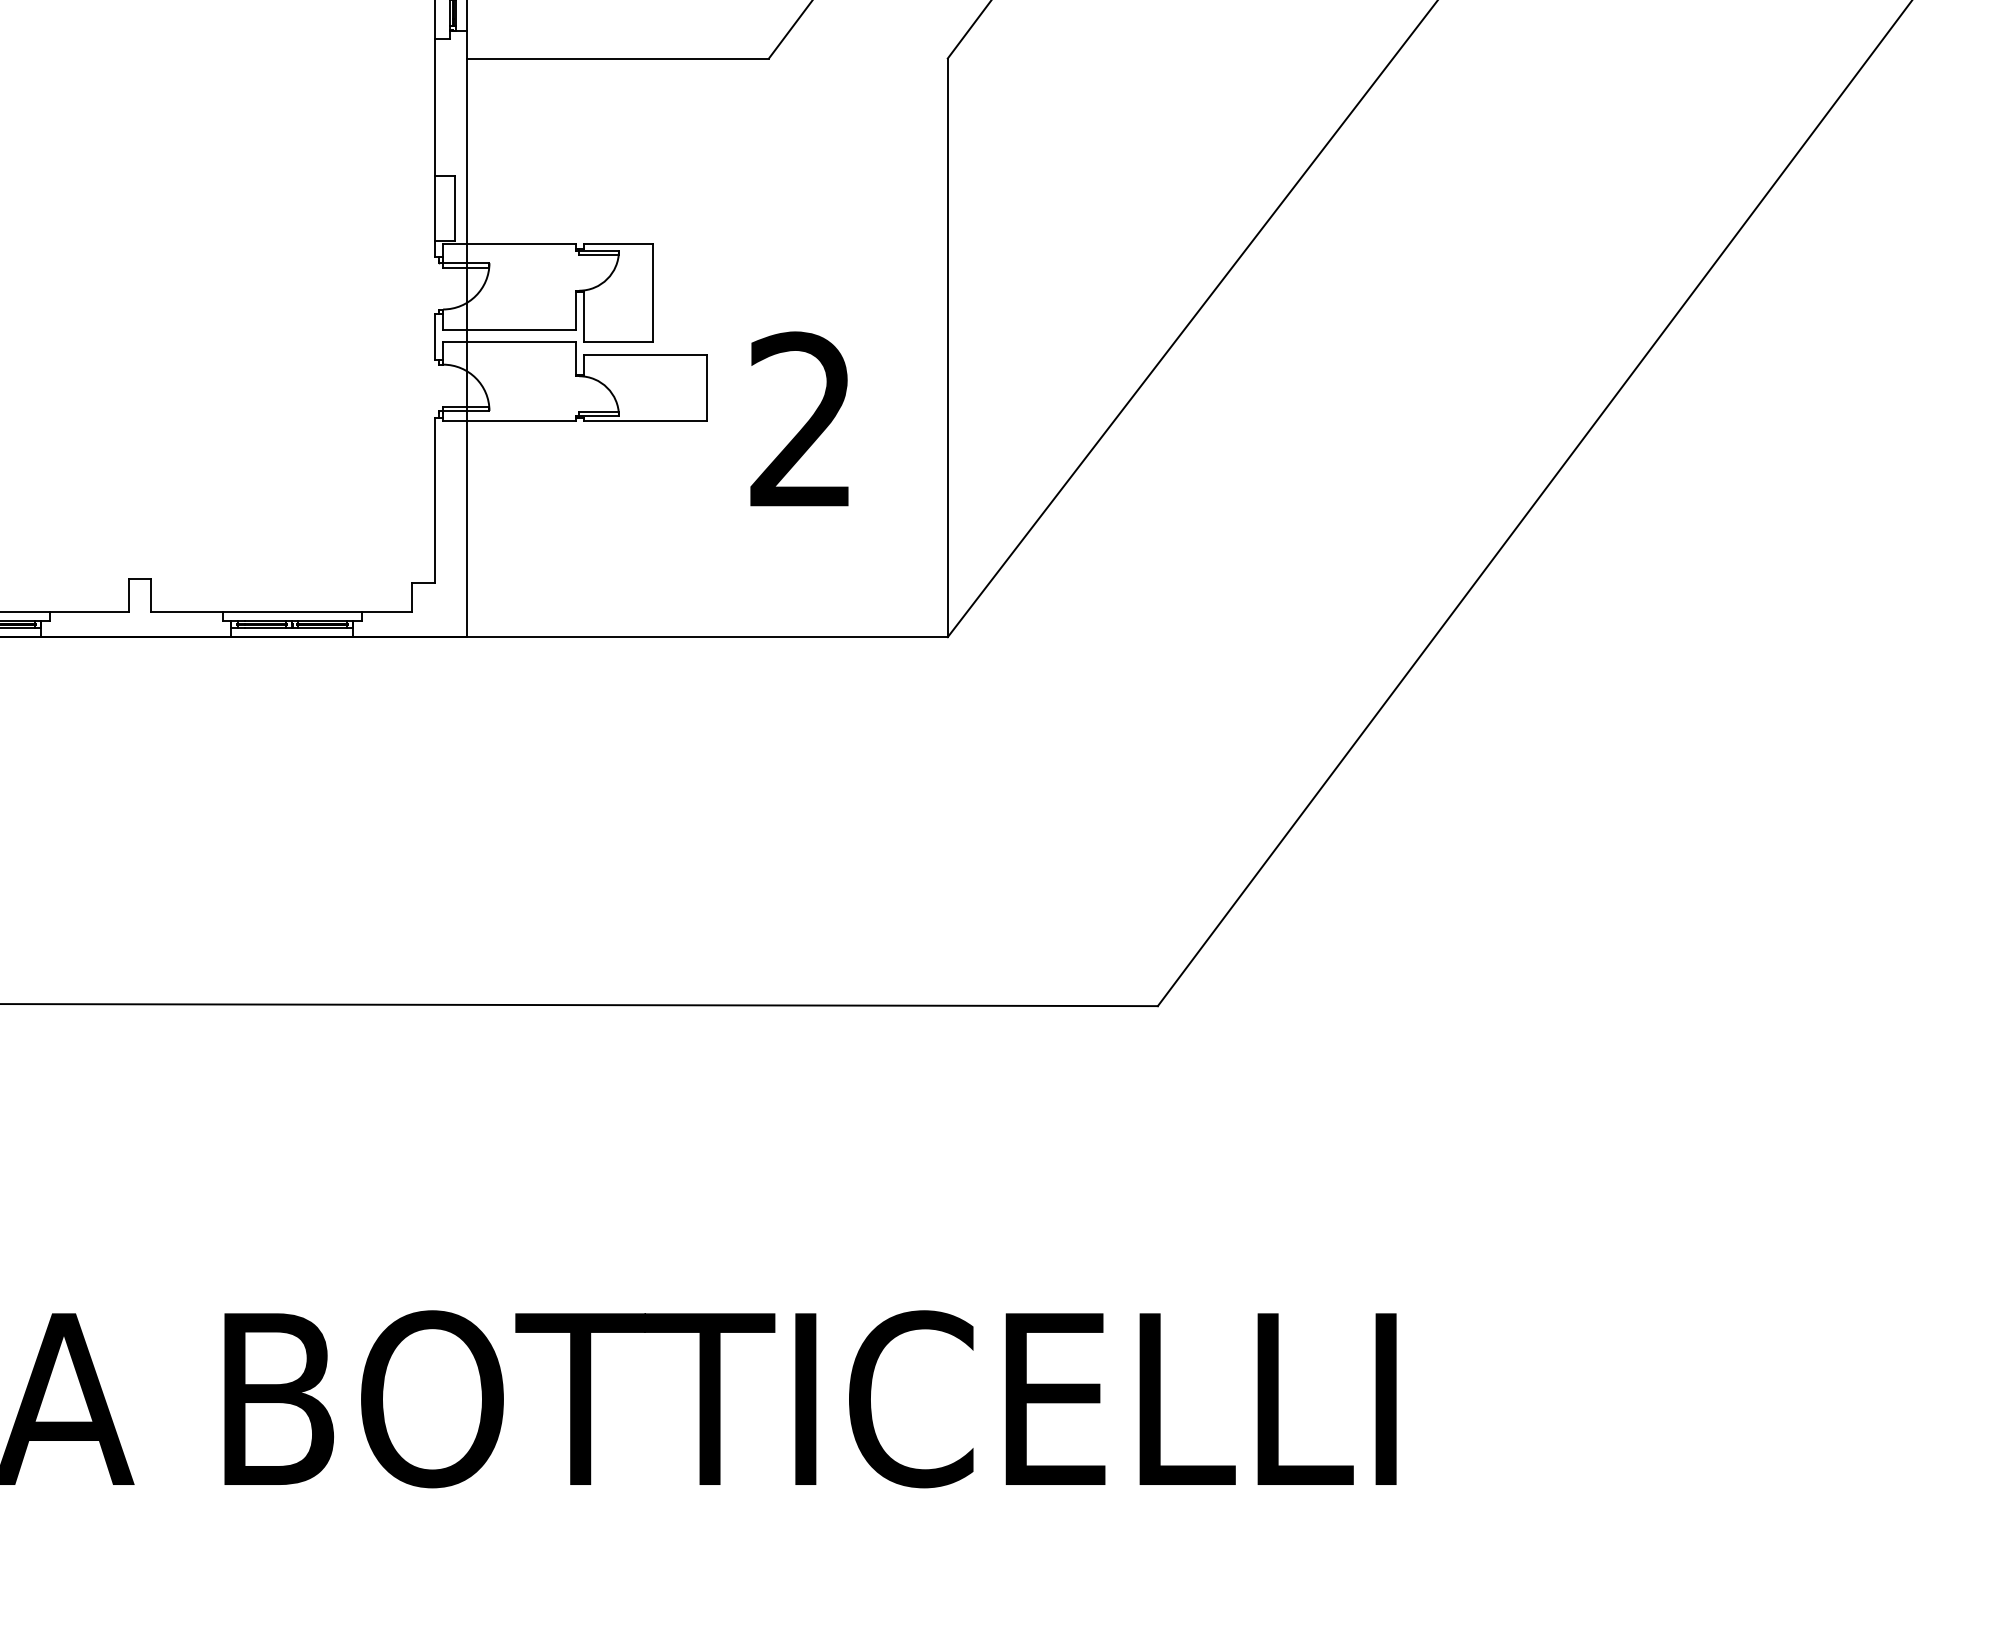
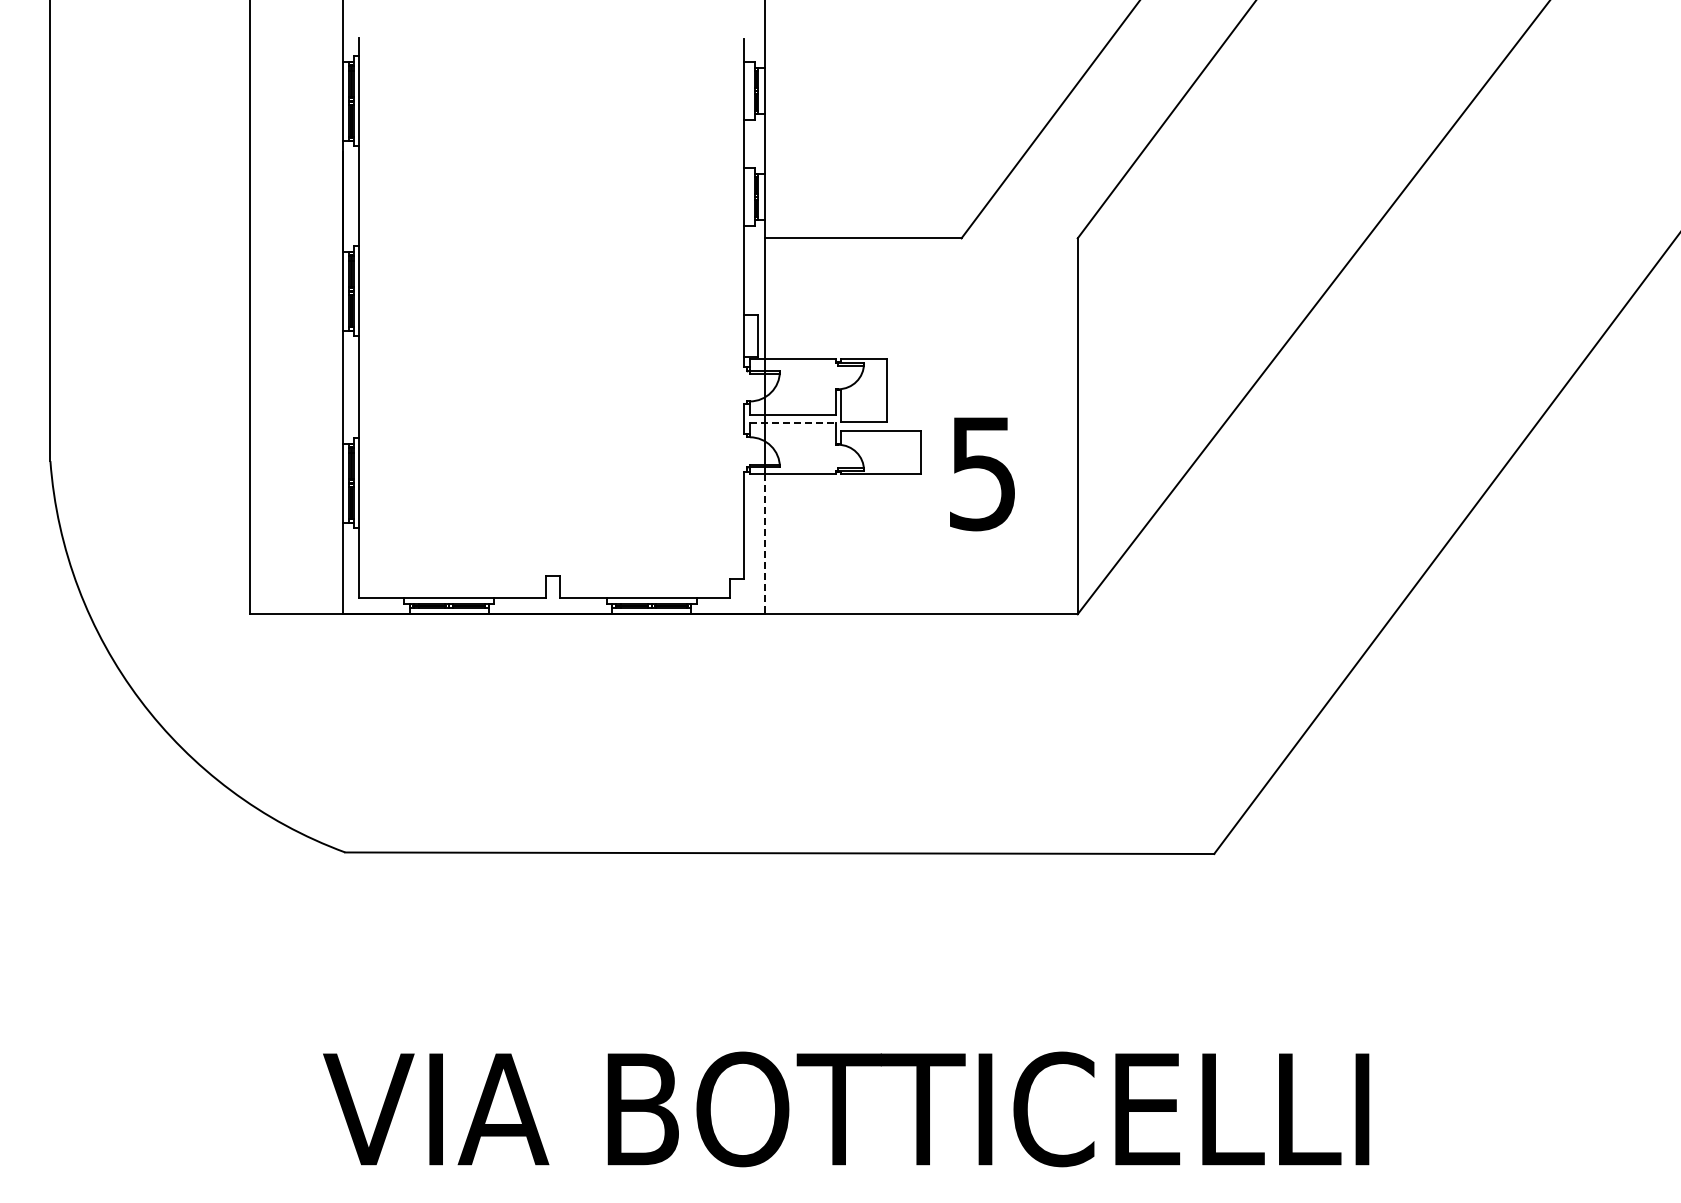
line: (508, 341) -> (792, 422), solid -> dashed
text: (799, 420) -> (981, 473), 2 -> 5
line: (467, 529) -> (765, 544), solid -> dashed

